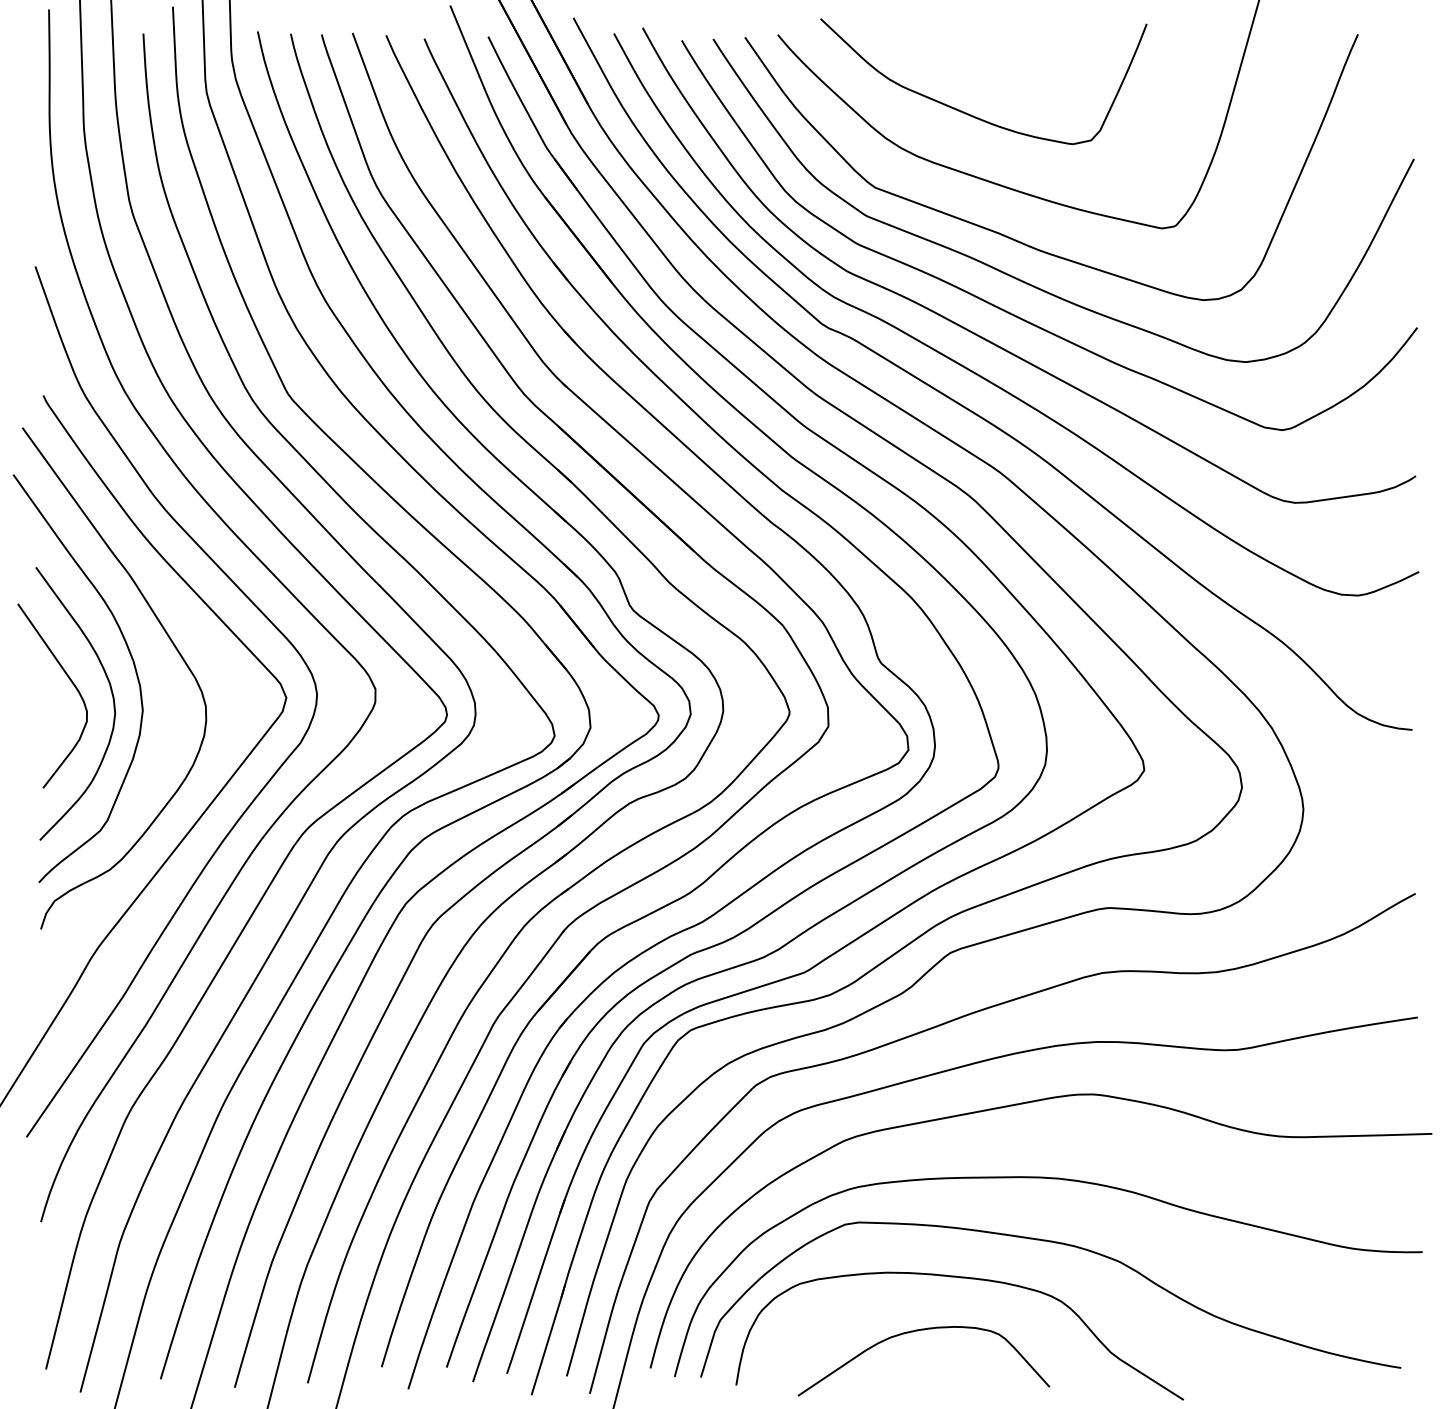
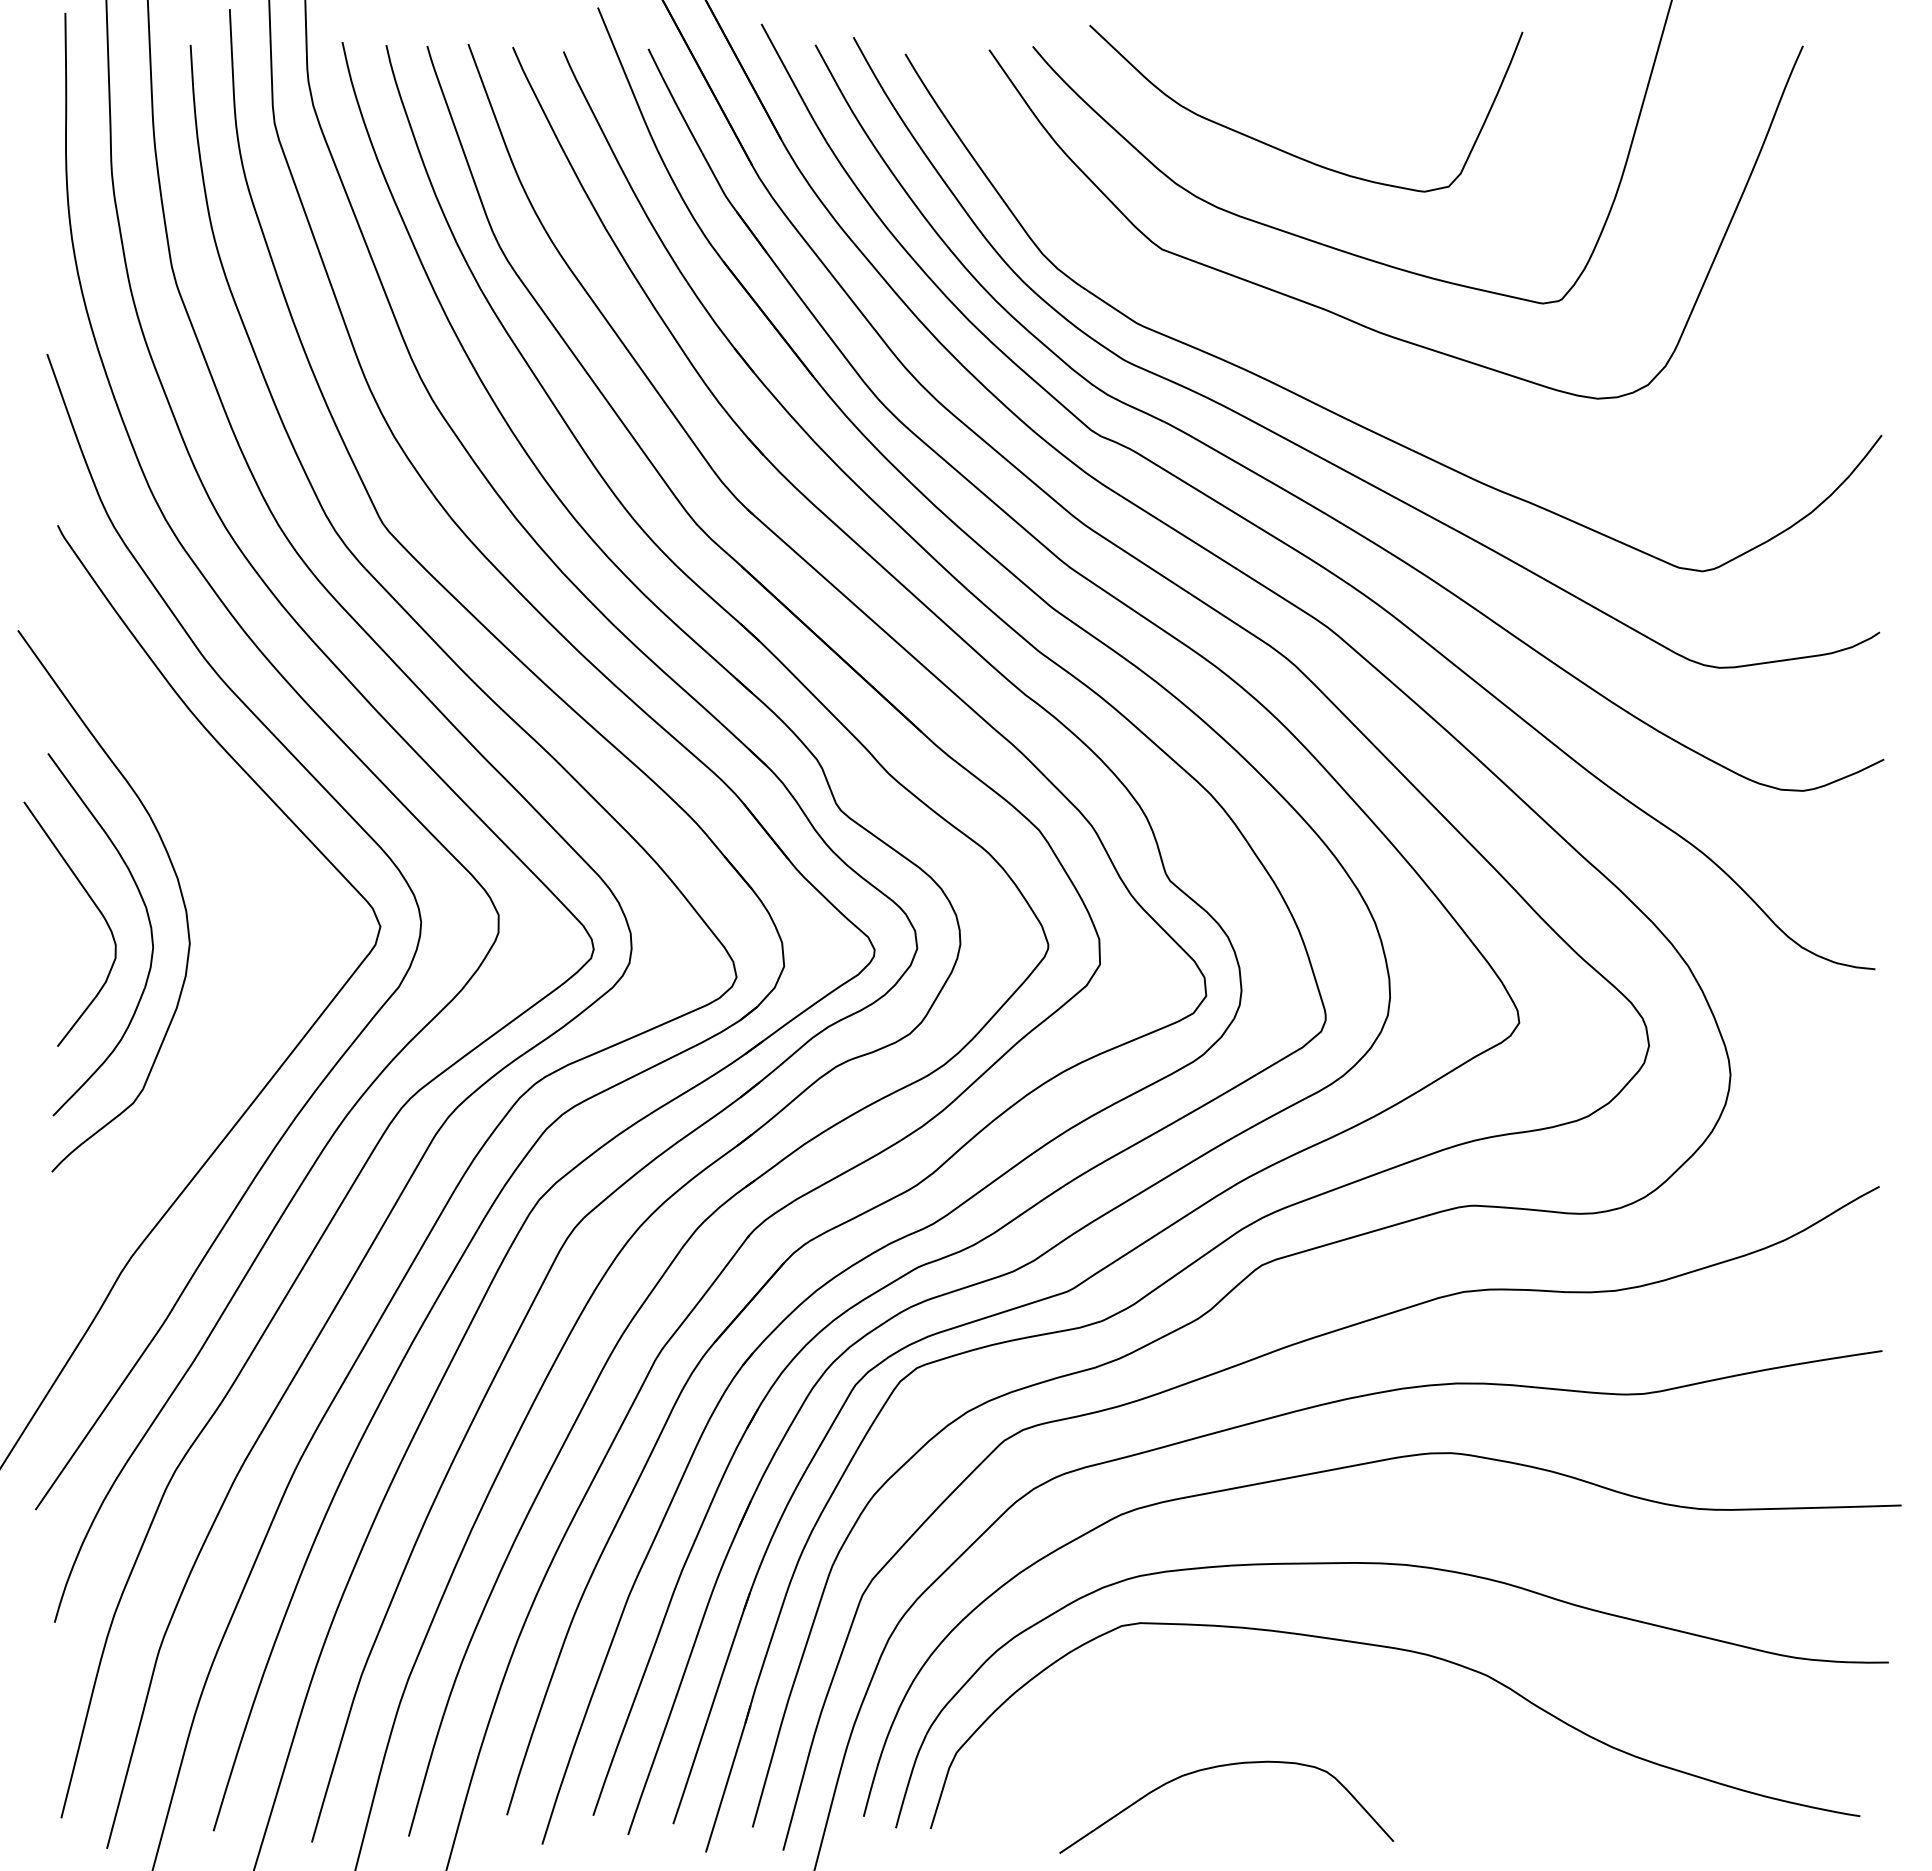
curve: (1027, 282) -> (1364, 375), removed
curve: (171, 641) -> (227, 852), removed
curve: (963, 1278) -> (1279, 1697), removed

